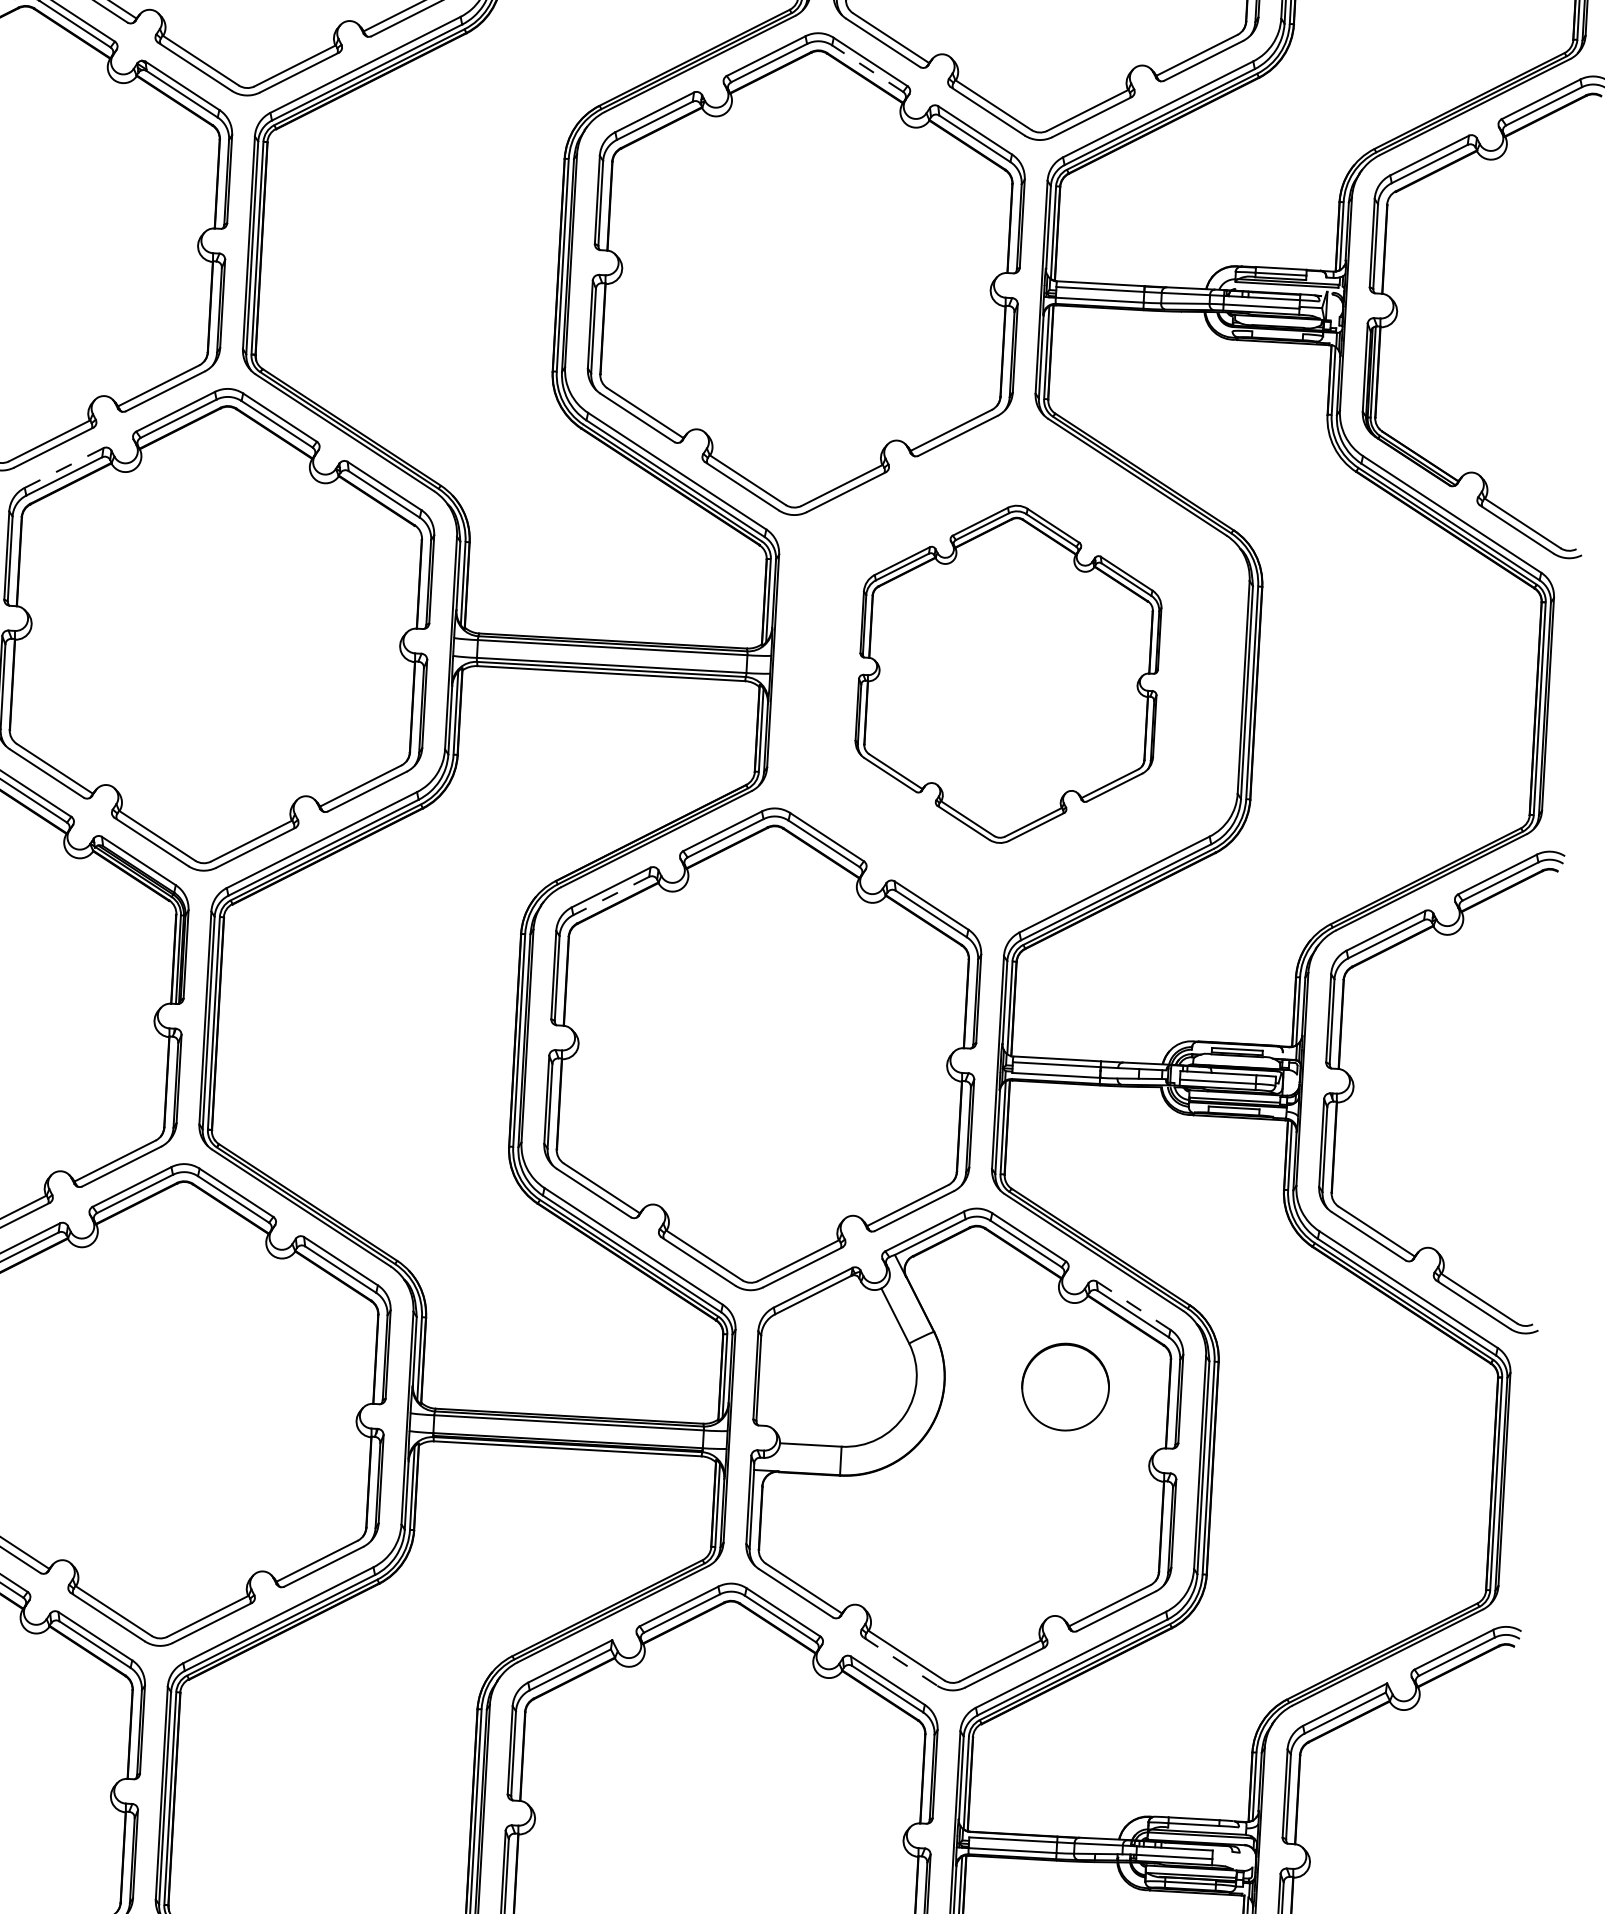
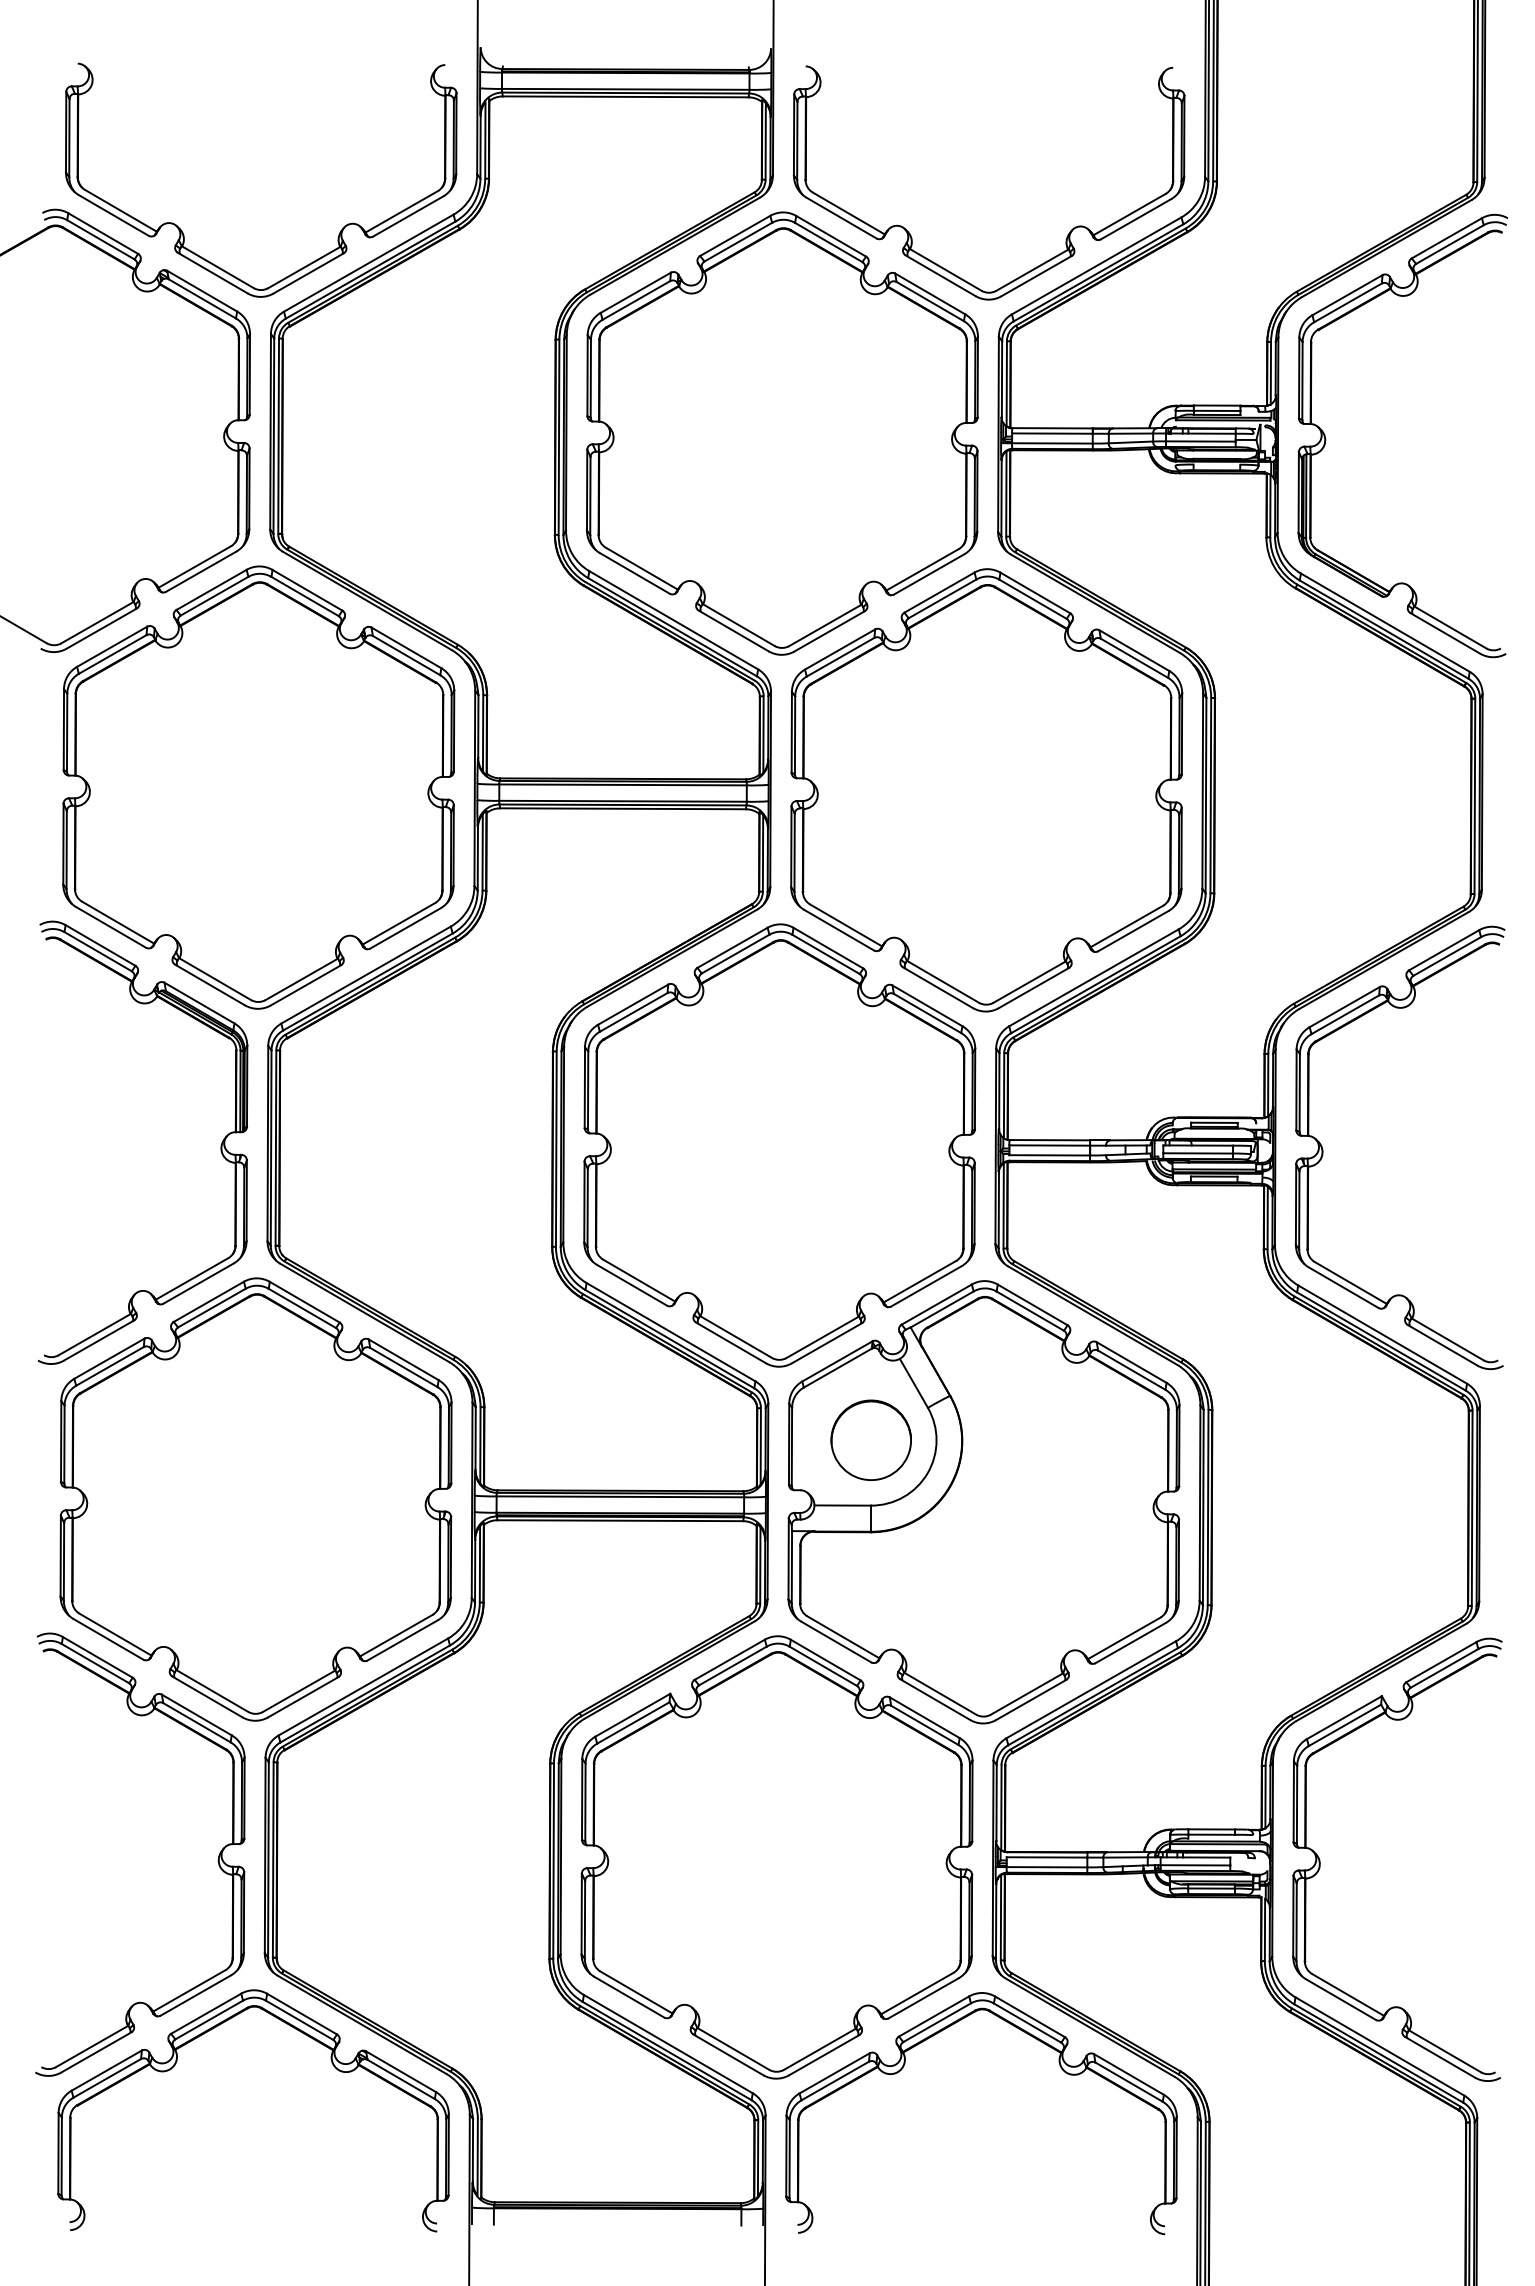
line: (867, 68) -> (828, 242), dashed -> solid
line: (64, 467) -> (112, 646), dashed -> solid
part: (1008, 674) -> (986, 790), size x1.43
line: (611, 896) -> (633, 1012), dashed -> solid
line: (1133, 1305) -> (1131, 1362), dashed -> solid
circle: (1064, 1386) -> (870, 1439), moved
line: (900, 1661) -> (935, 1699), dashed -> solid

